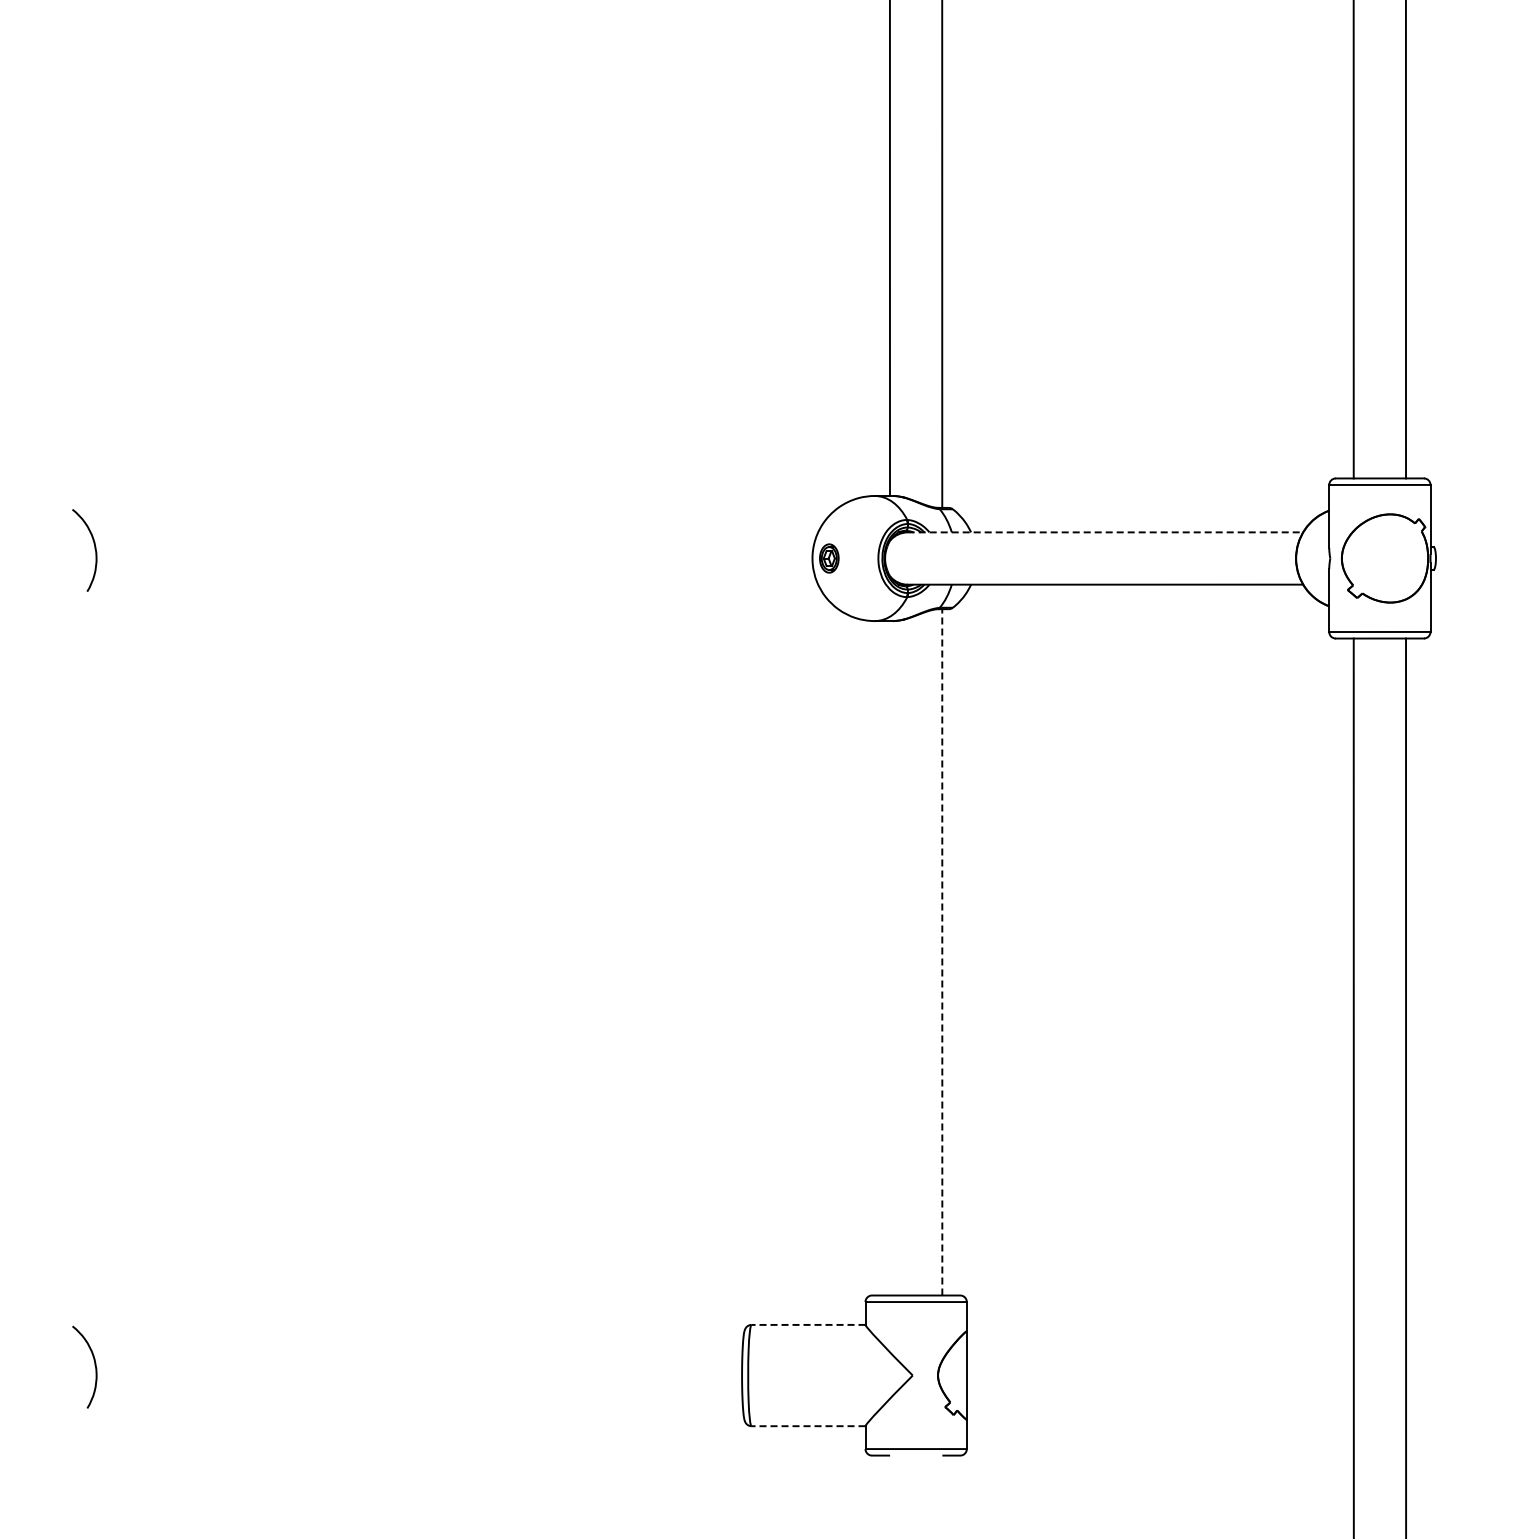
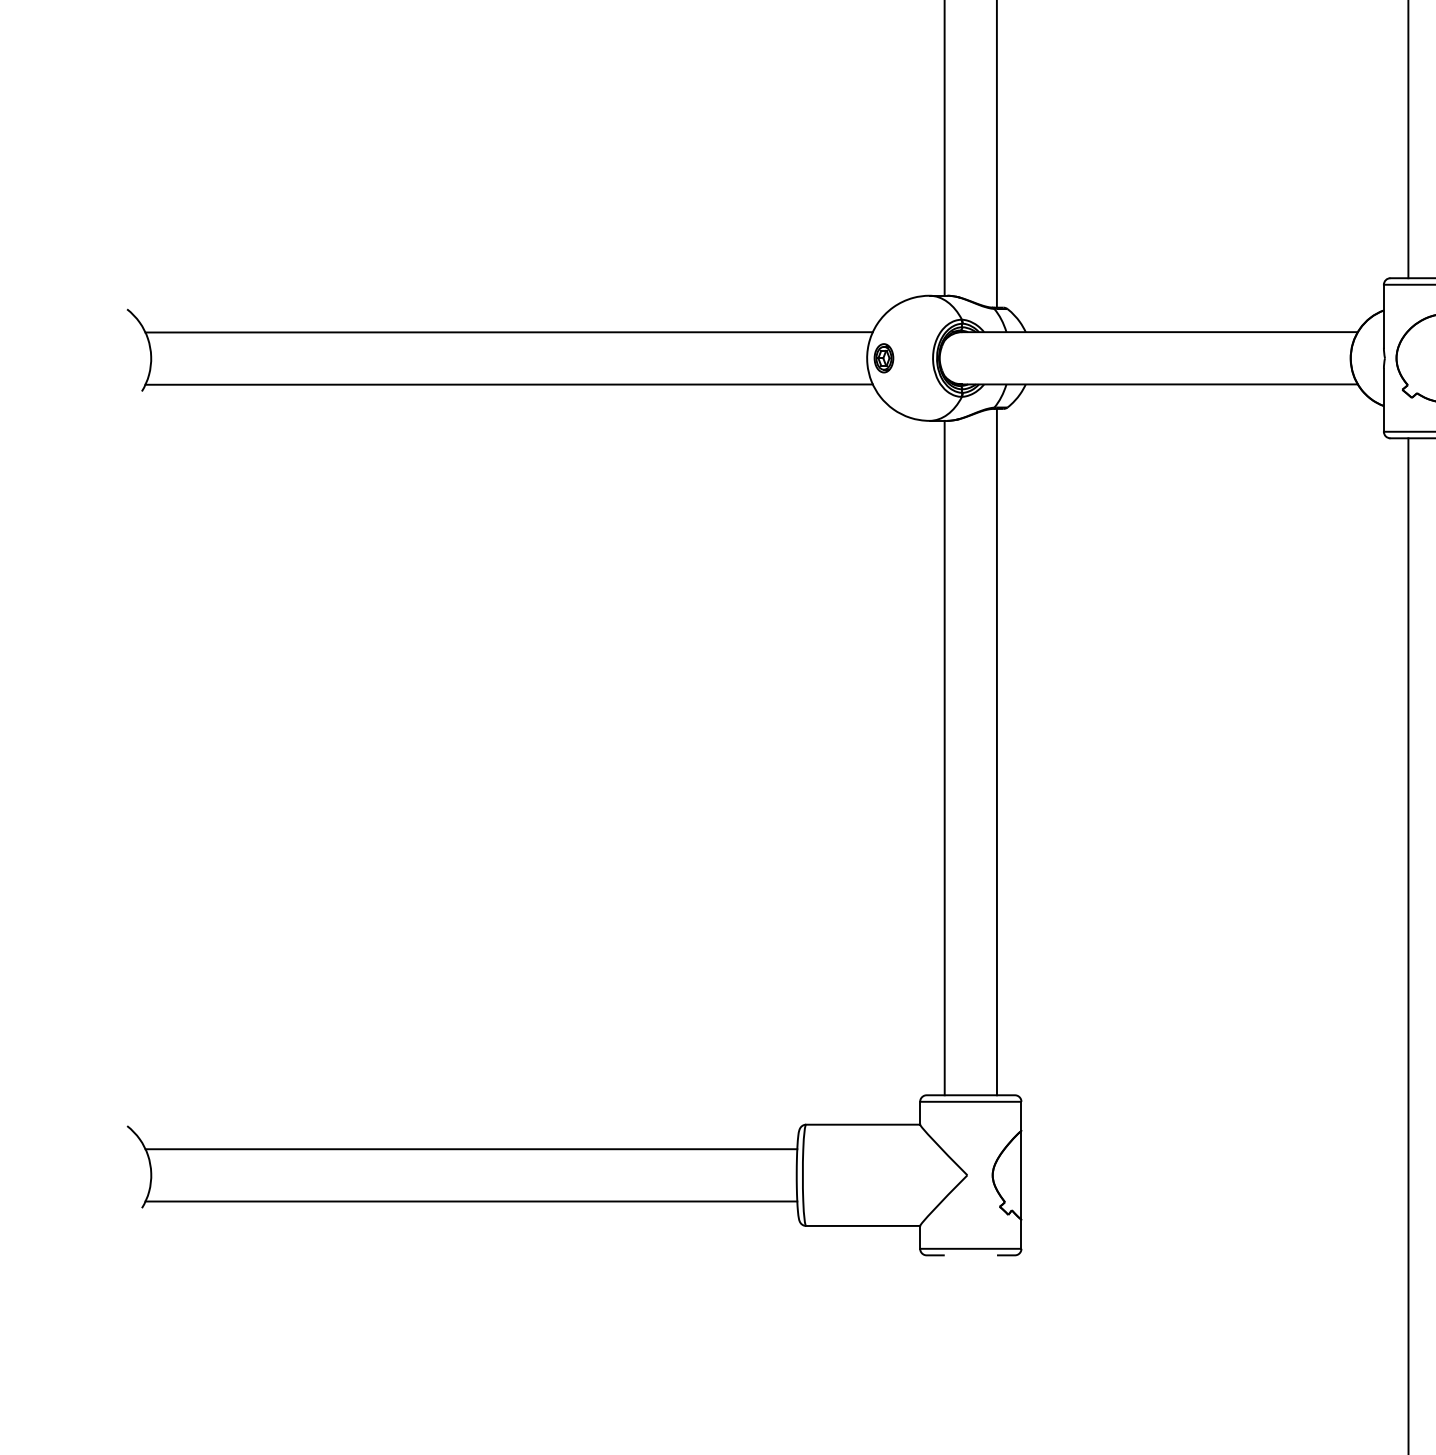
line: (454, 532) -> (509, 332), added
line: (1105, 532) -> (1160, 332), dashed -> solid
line: (454, 584) -> (509, 384), added
line: (942, 951) -> (997, 751), dashed -> solid
line: (889, 958) -> (944, 758), added
line: (808, 1324) -> (863, 1124), dashed -> solid
line: (416, 1349) -> (471, 1149), added
line: (416, 1401) -> (471, 1201), added
line: (808, 1426) -> (863, 1226), dashed -> solid

